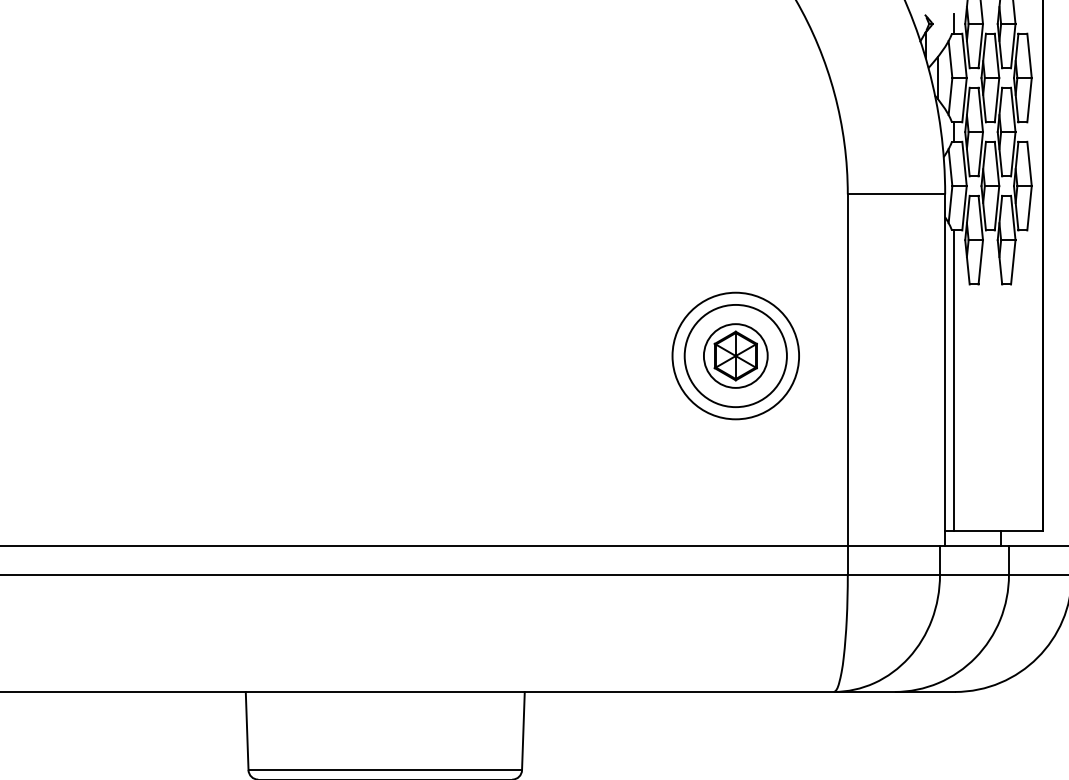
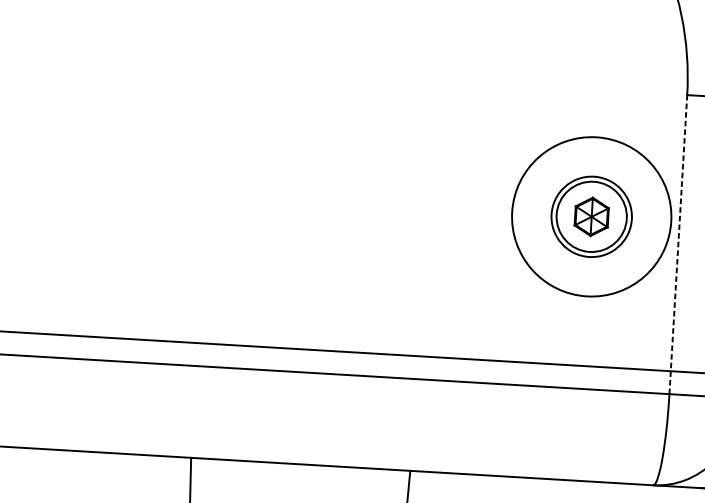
circle: (735, 355) -> (591, 216), size x1.4
circle: (735, 355) -> (591, 216), size x1.6
line: (847, 384) -> (678, 244), solid -> dashed

